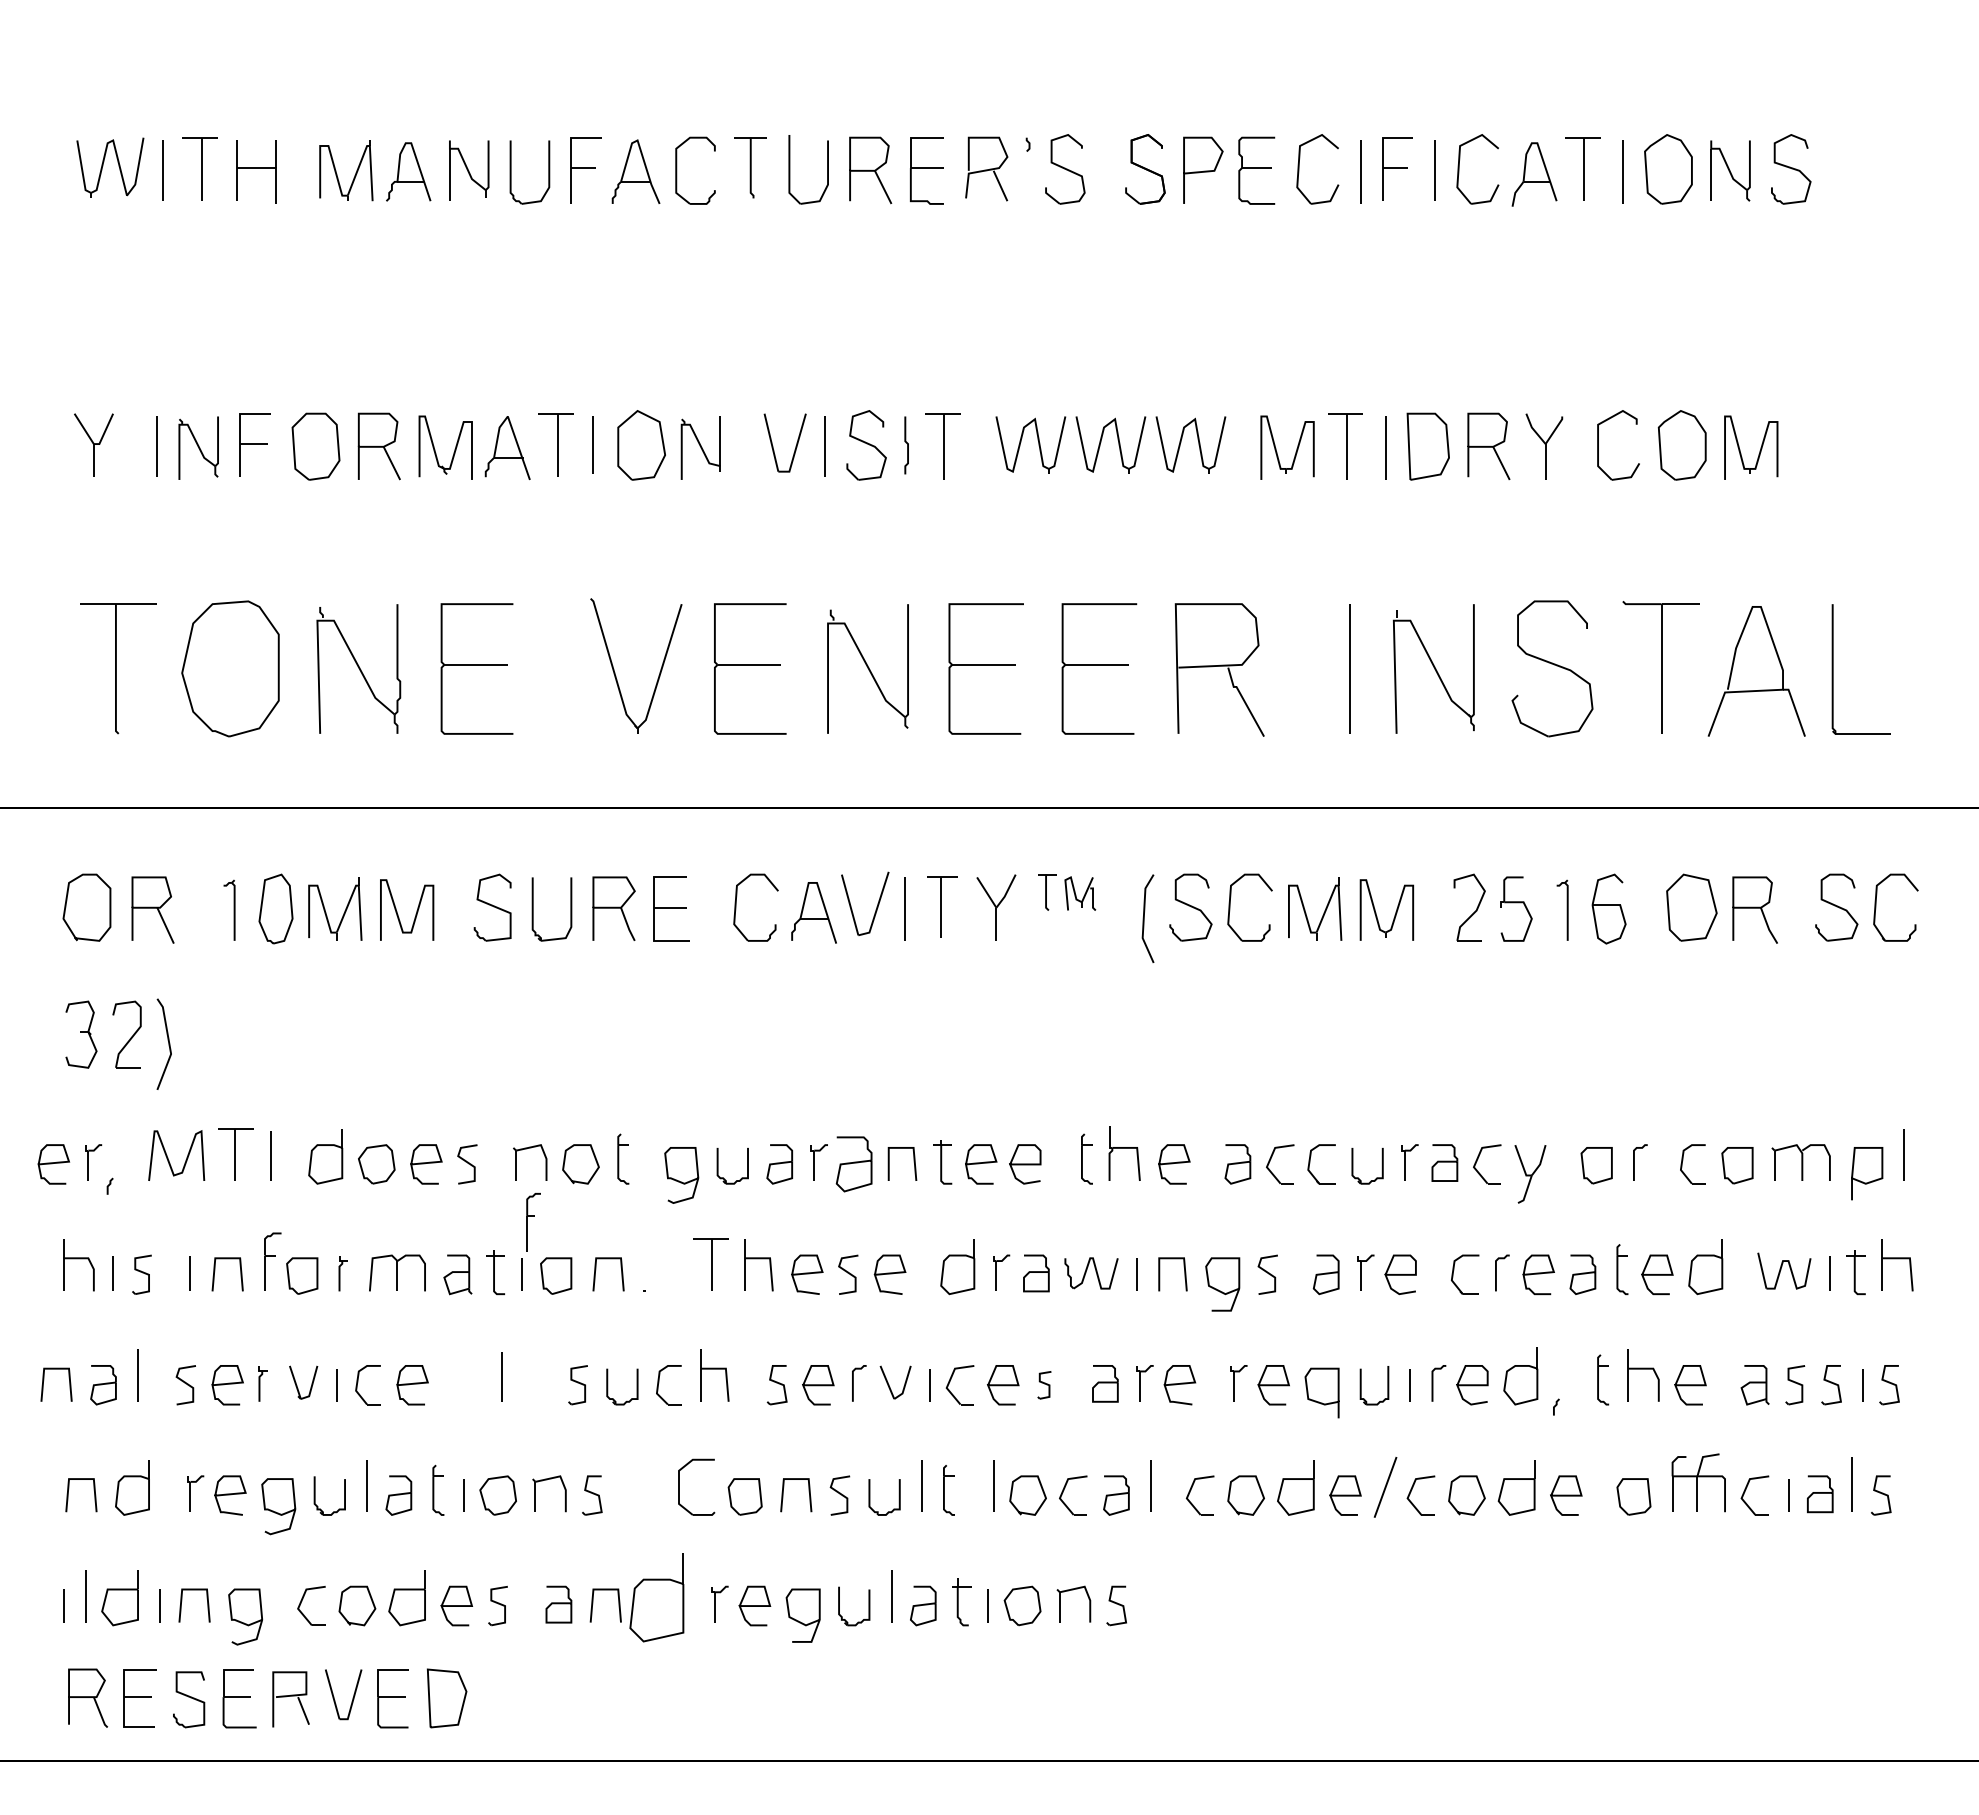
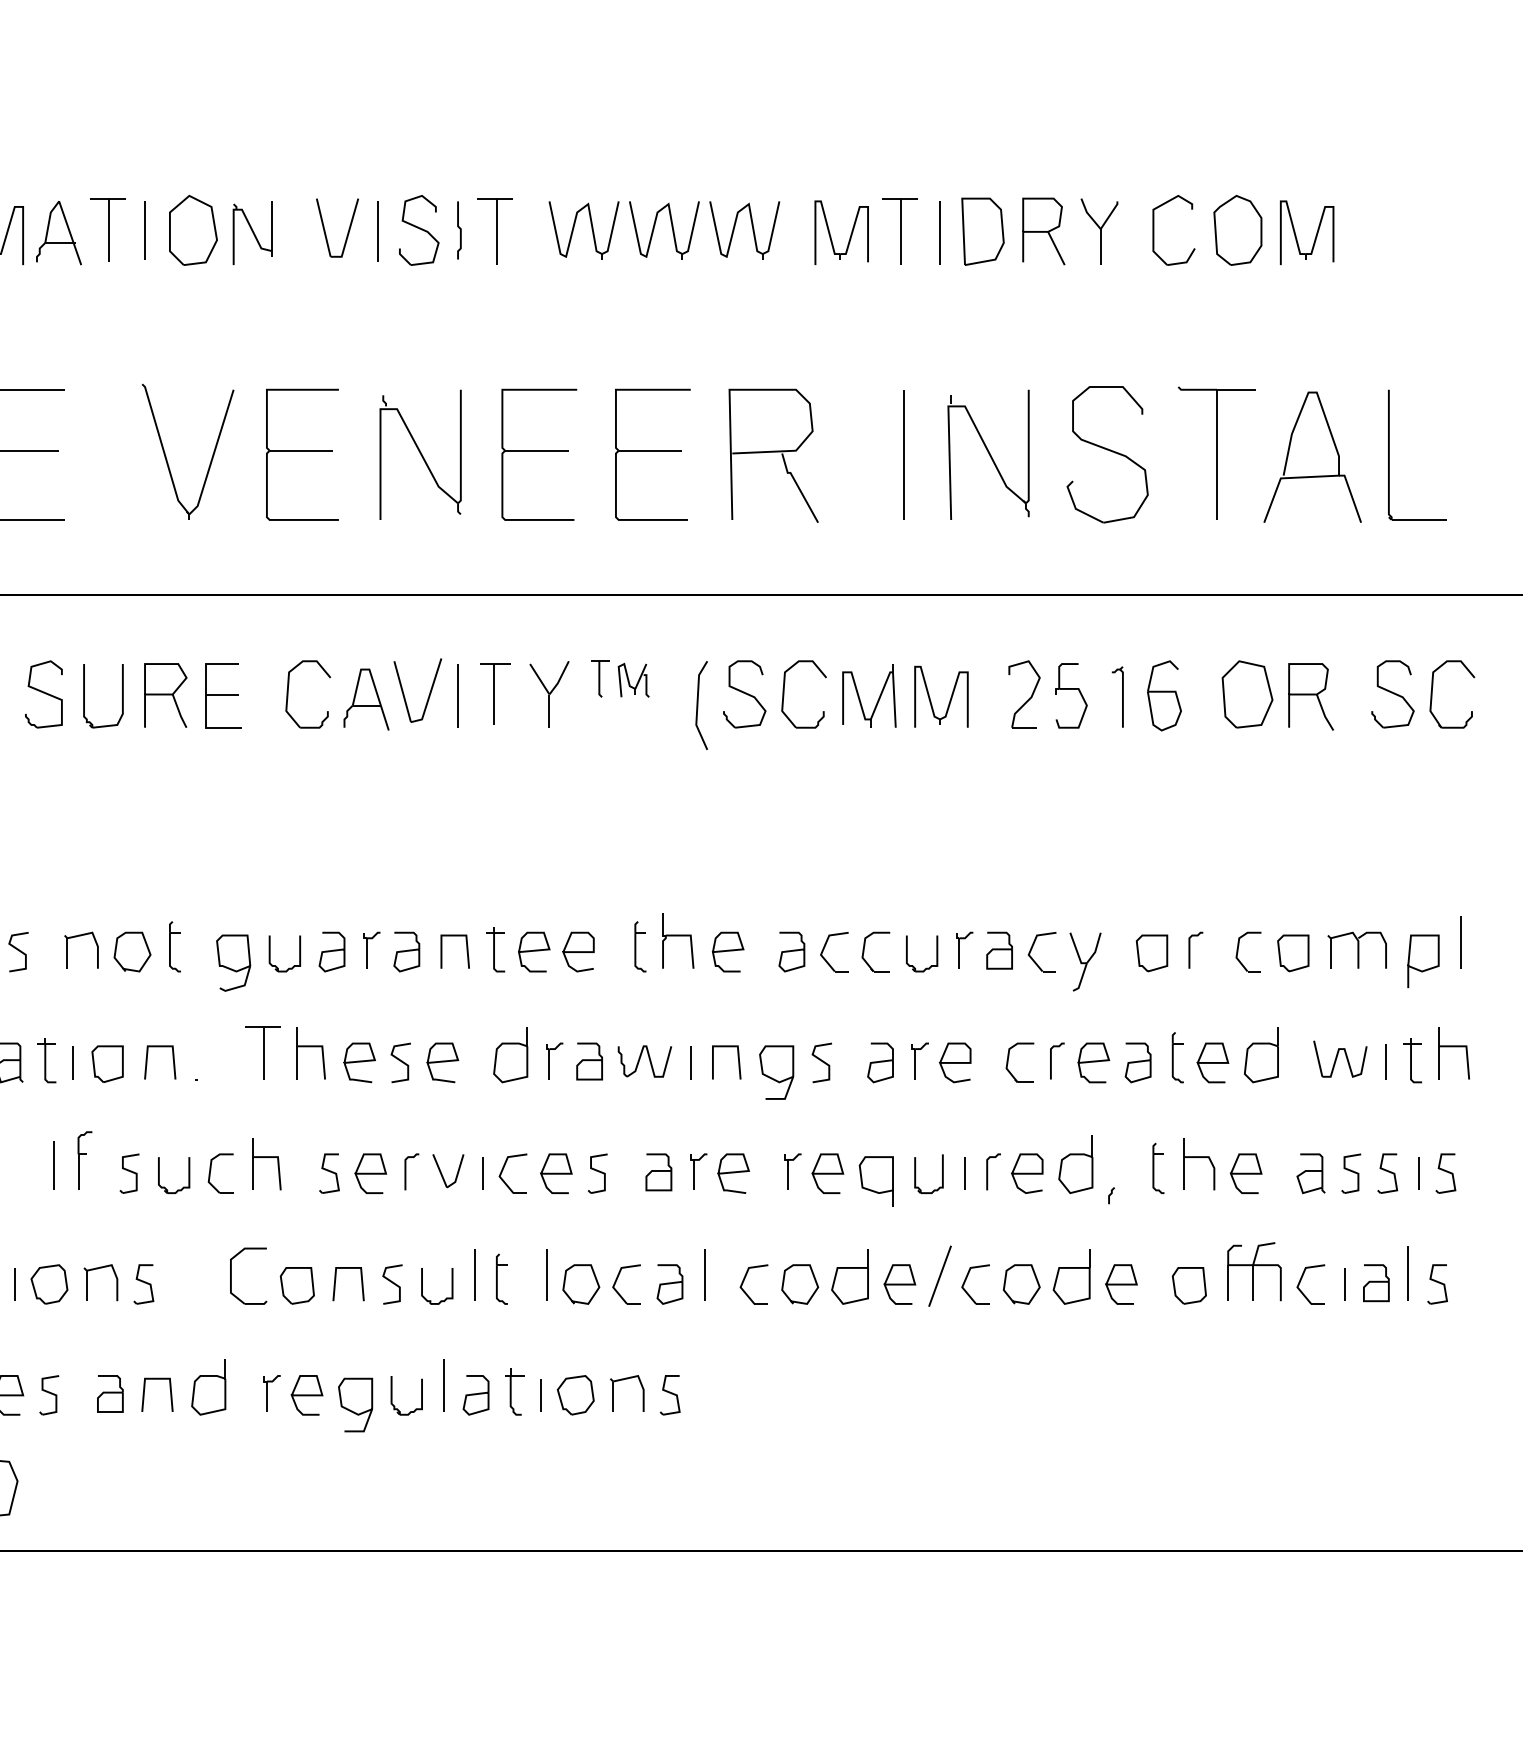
part: (854, 1164) -> (407, 952), size x0.71
part: (533, 1222) -> (84, 1160), moved
part: (1044, 1385) -> (597, 1174), size x1.43
part: (656, 1598) -> (208, 1387), size x0.62

